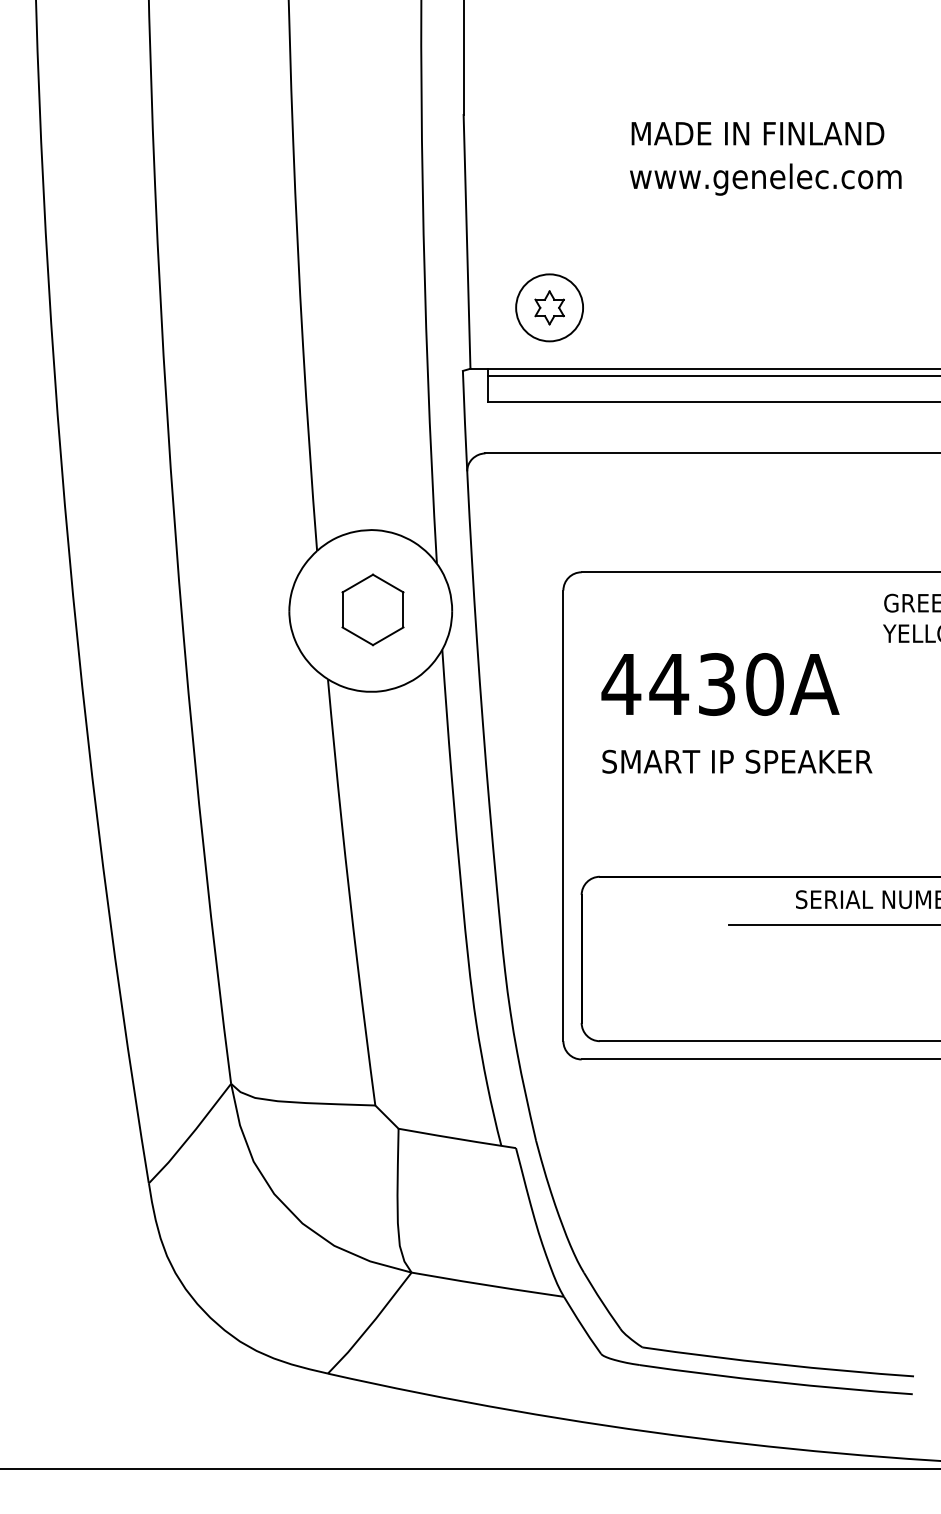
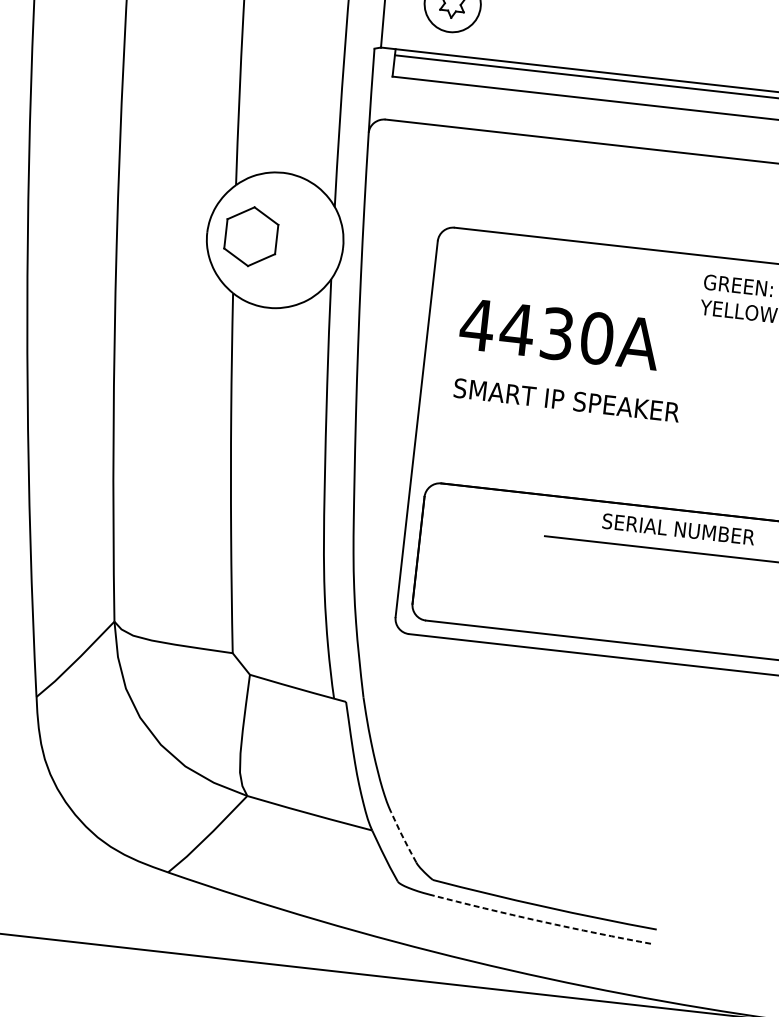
part: (372, 609) -> (250, 236), moved
line: (601, 1301) -> (403, 837), solid -> dashed
arc: (775, 1382) -> (540, 921), solid -> dashed

